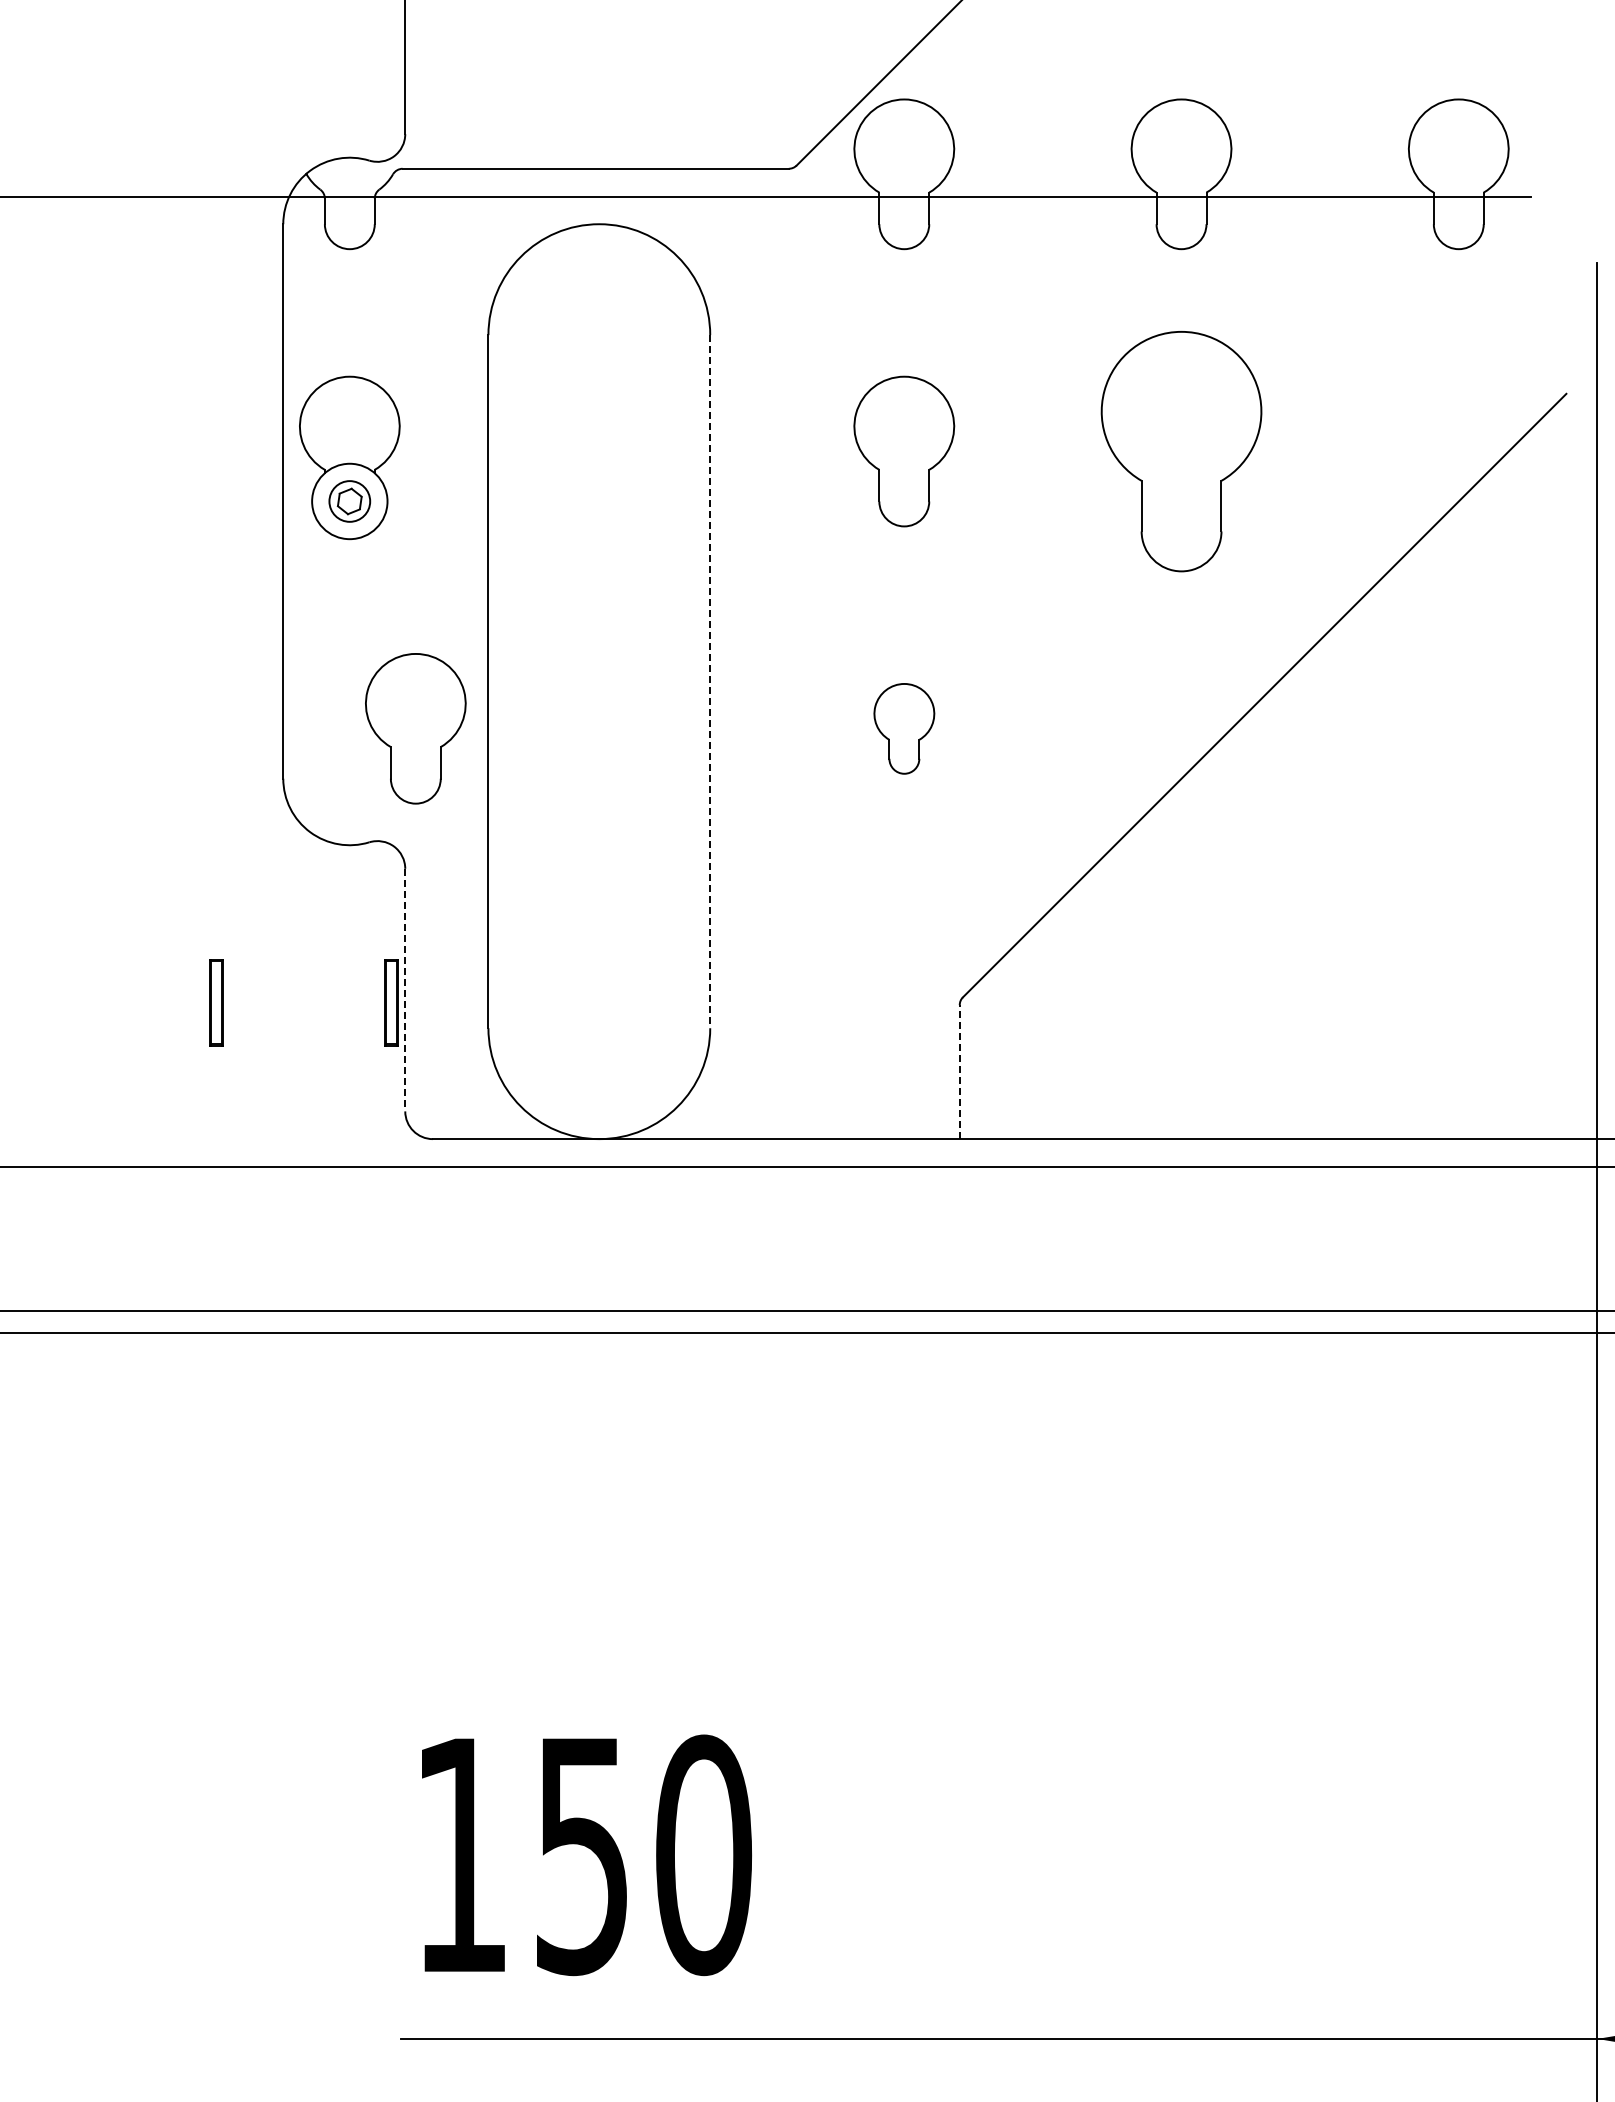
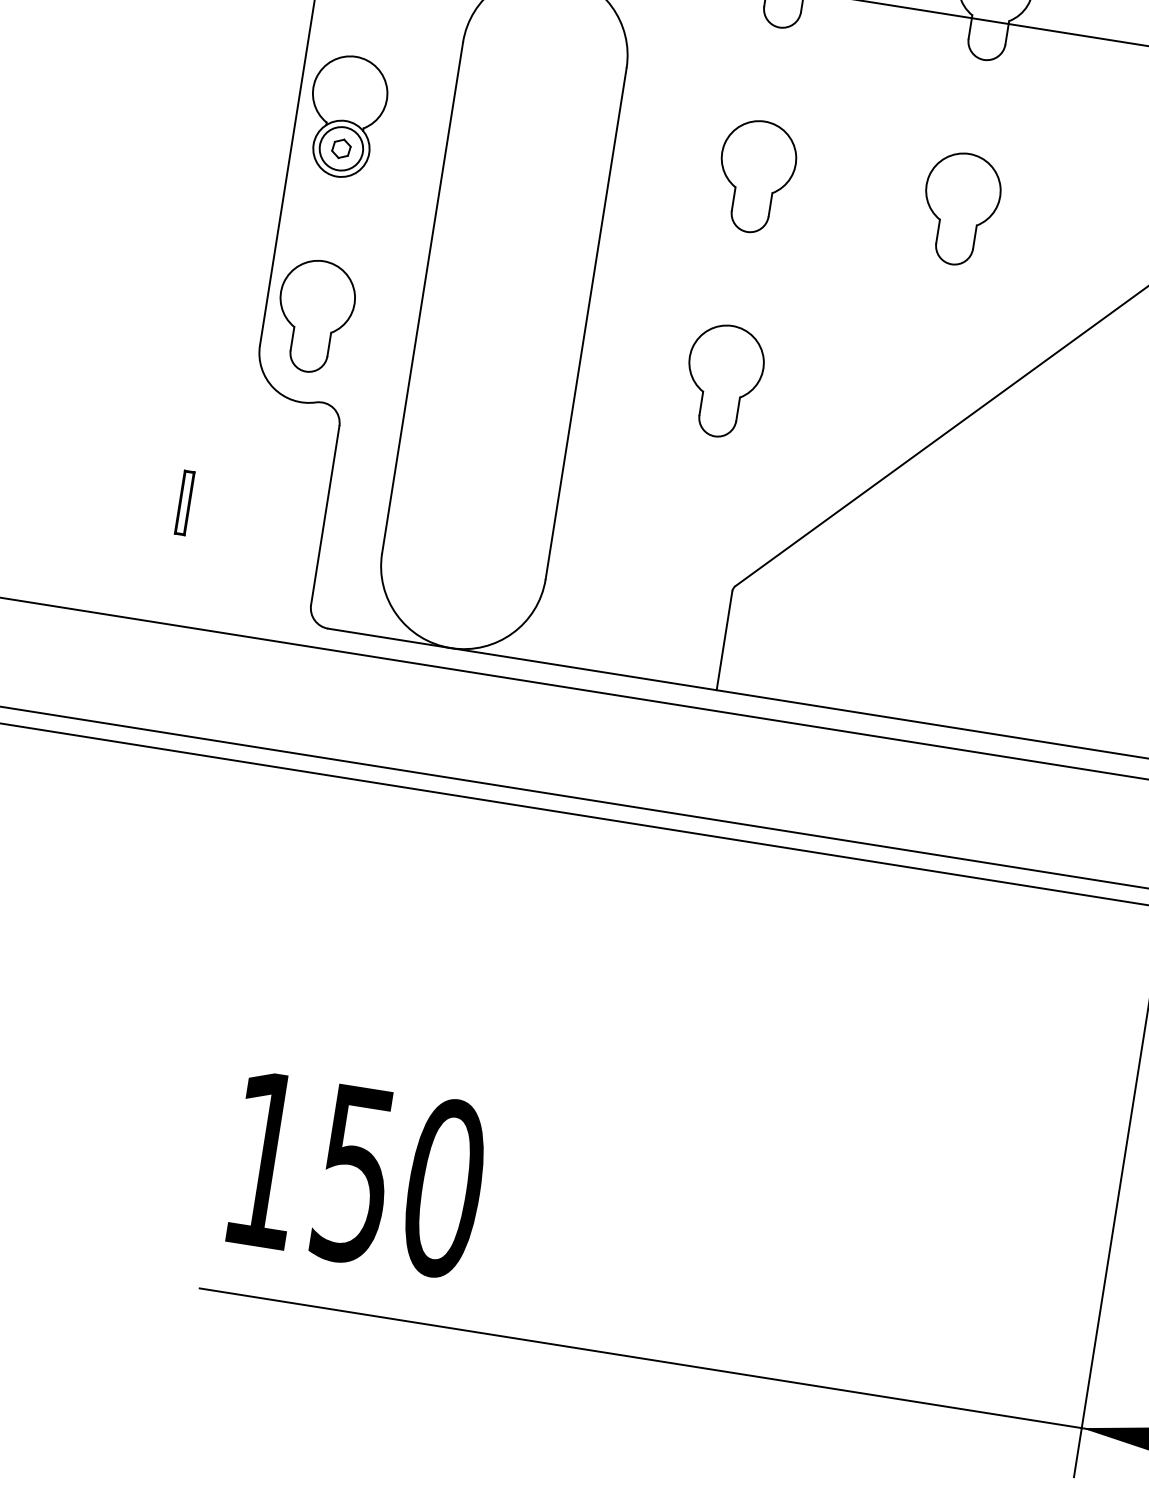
part: (1181, 451) -> (960, 209), size x0.62
circle: (349, 501) -> (341, 148), size x1.43
line: (710, 681) -> (586, 323), dashed -> solid
part: (415, 728) -> (314, 316), moved
part: (904, 728) -> (723, 381), size x1.67
line: (405, 990) -> (325, 515), dashed -> solid
part: (391, 1002) -> (313, 523), removed
line: (959, 1071) -> (724, 640), dashed -> solid

